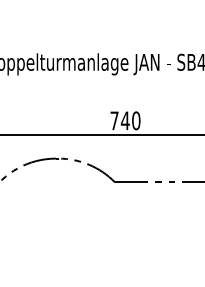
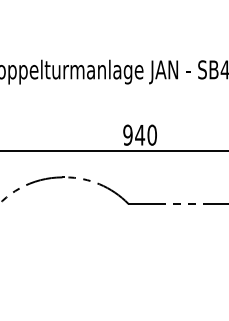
text: (114, 120) -> (127, 134), 740 -> 940

